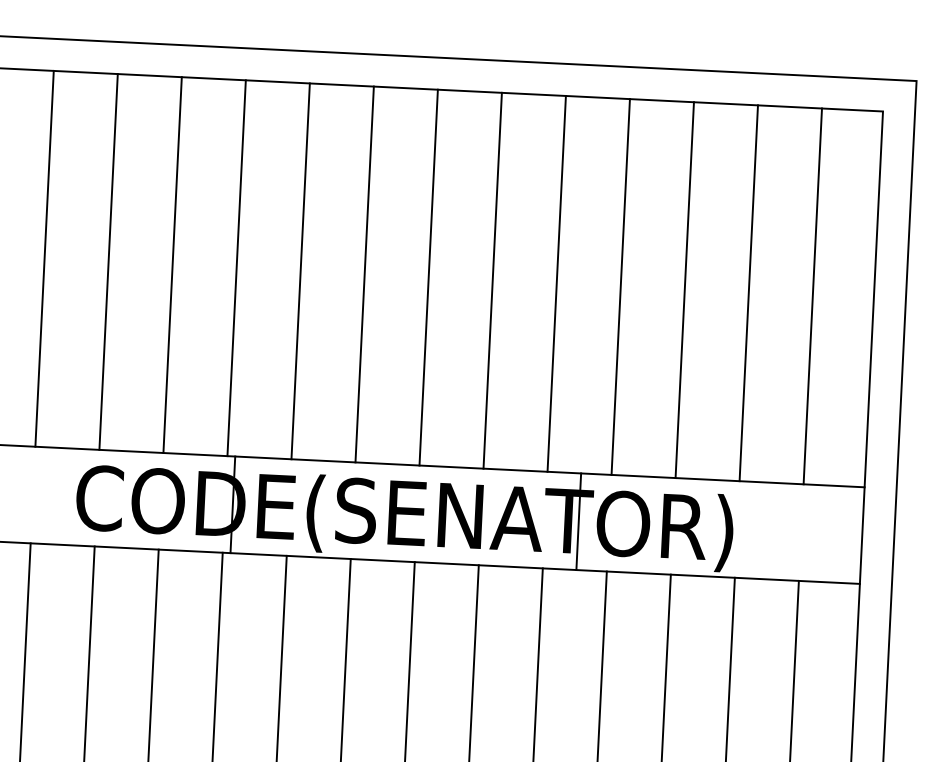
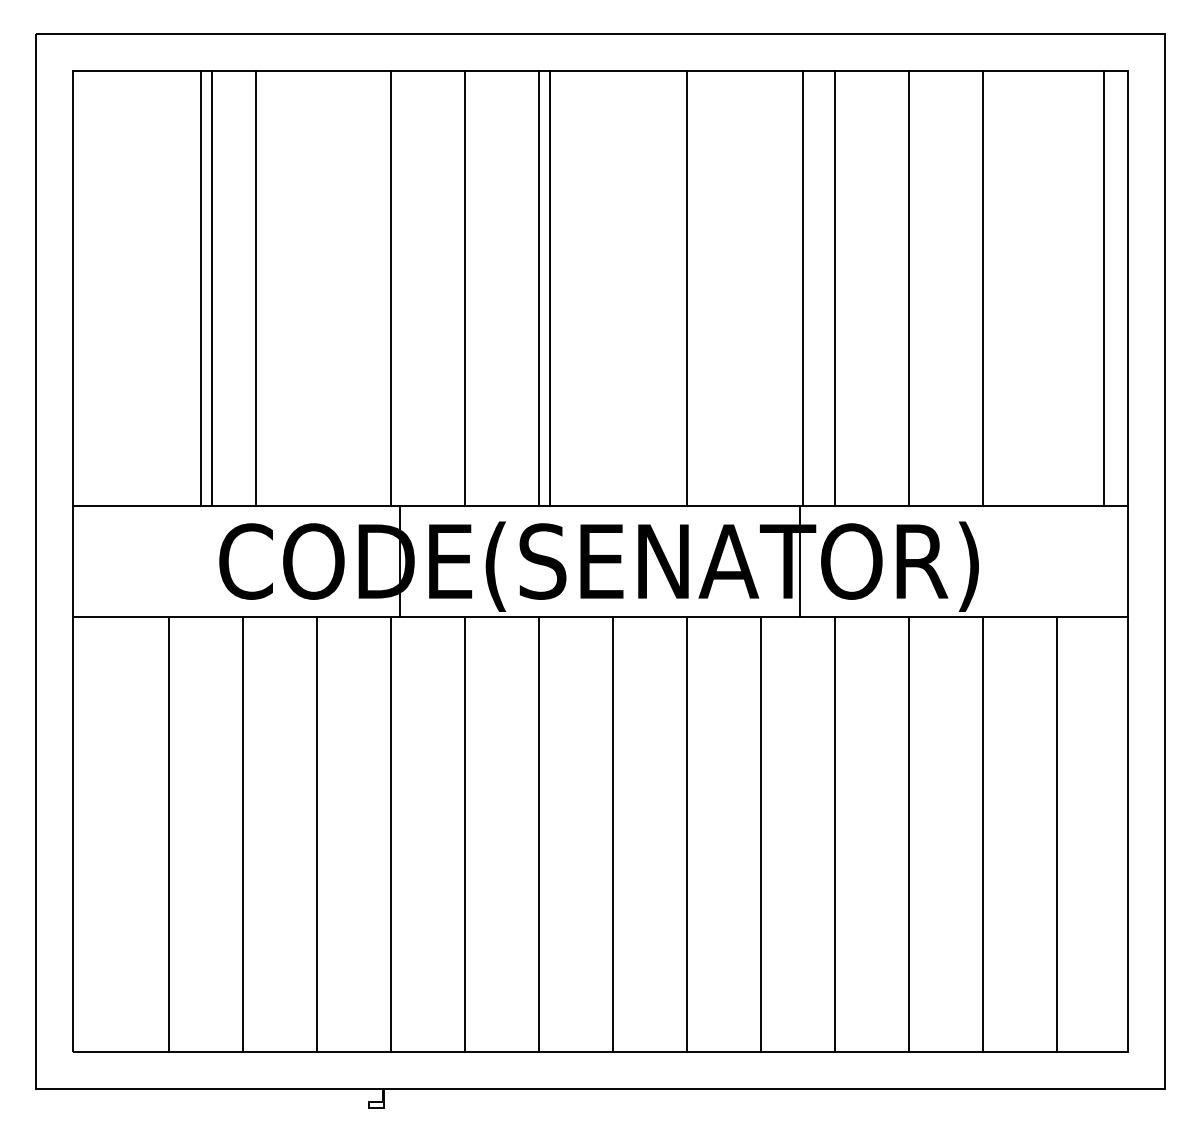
line: (44, 258) -> (212, 288), moved
line: (108, 262) -> (201, 288), moved
line: (172, 265) -> (256, 288), moved
line: (428, 277) -> (550, 288), moved
line: (556, 283) -> (803, 288), moved
line: (812, 296) -> (1104, 288), moved

